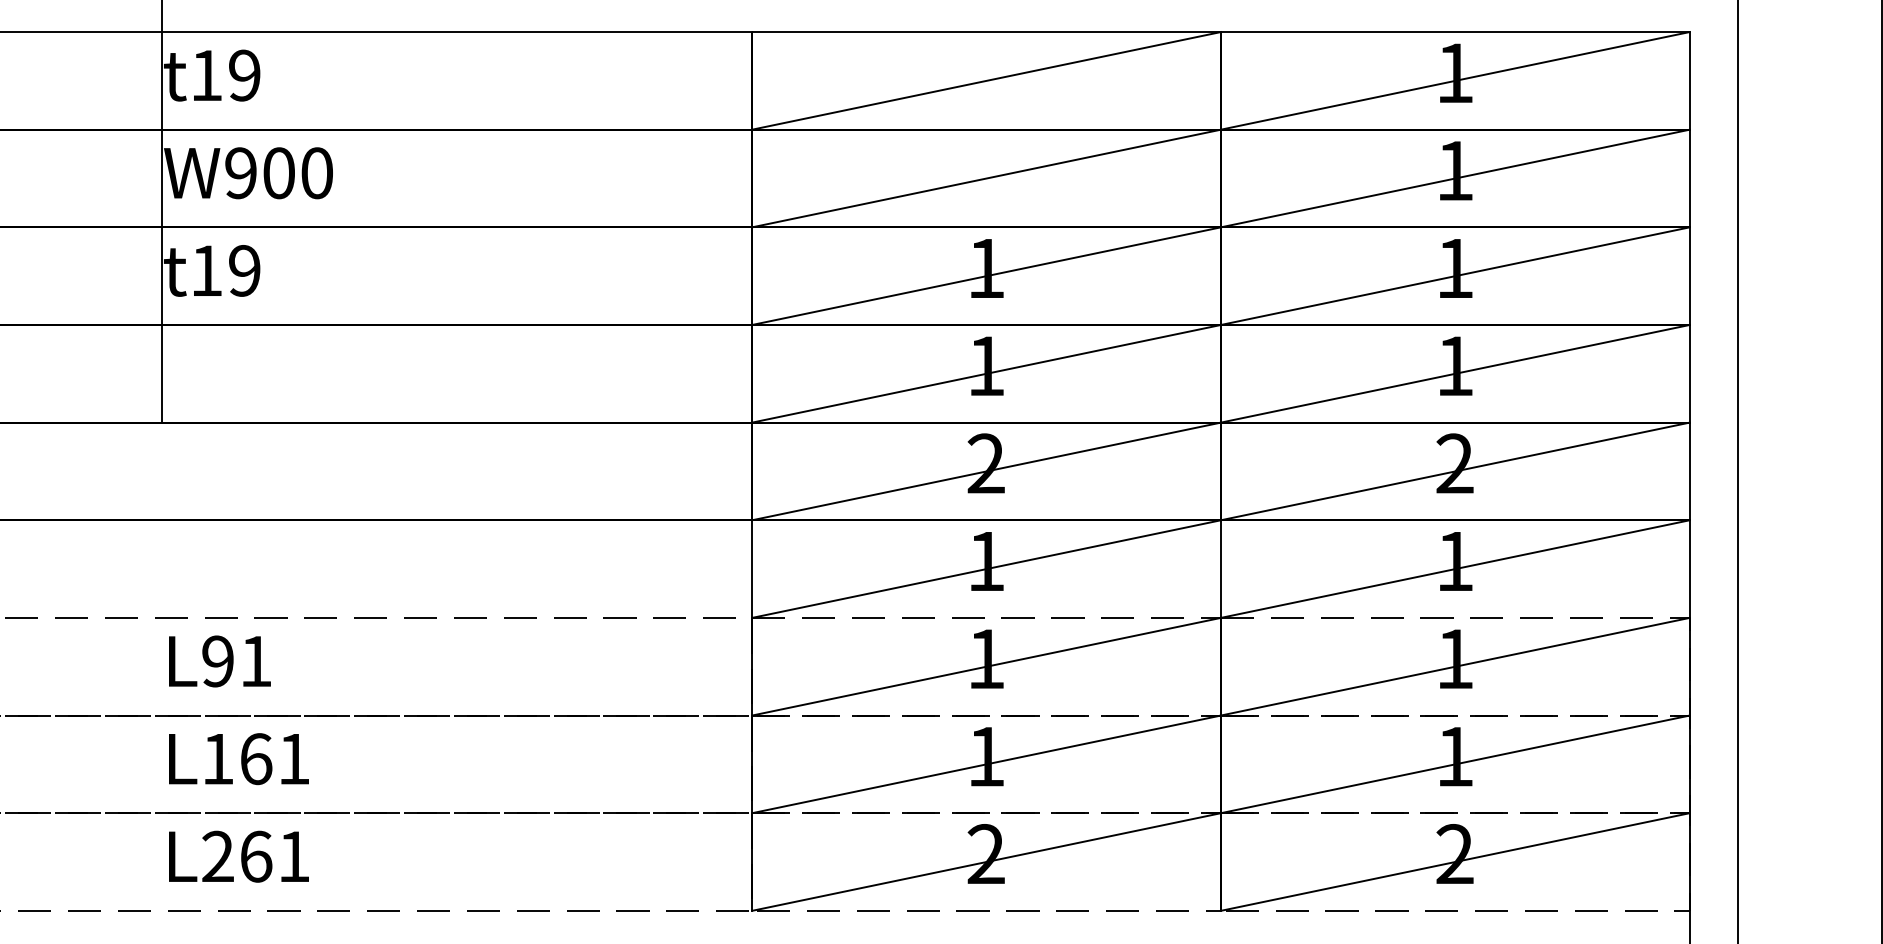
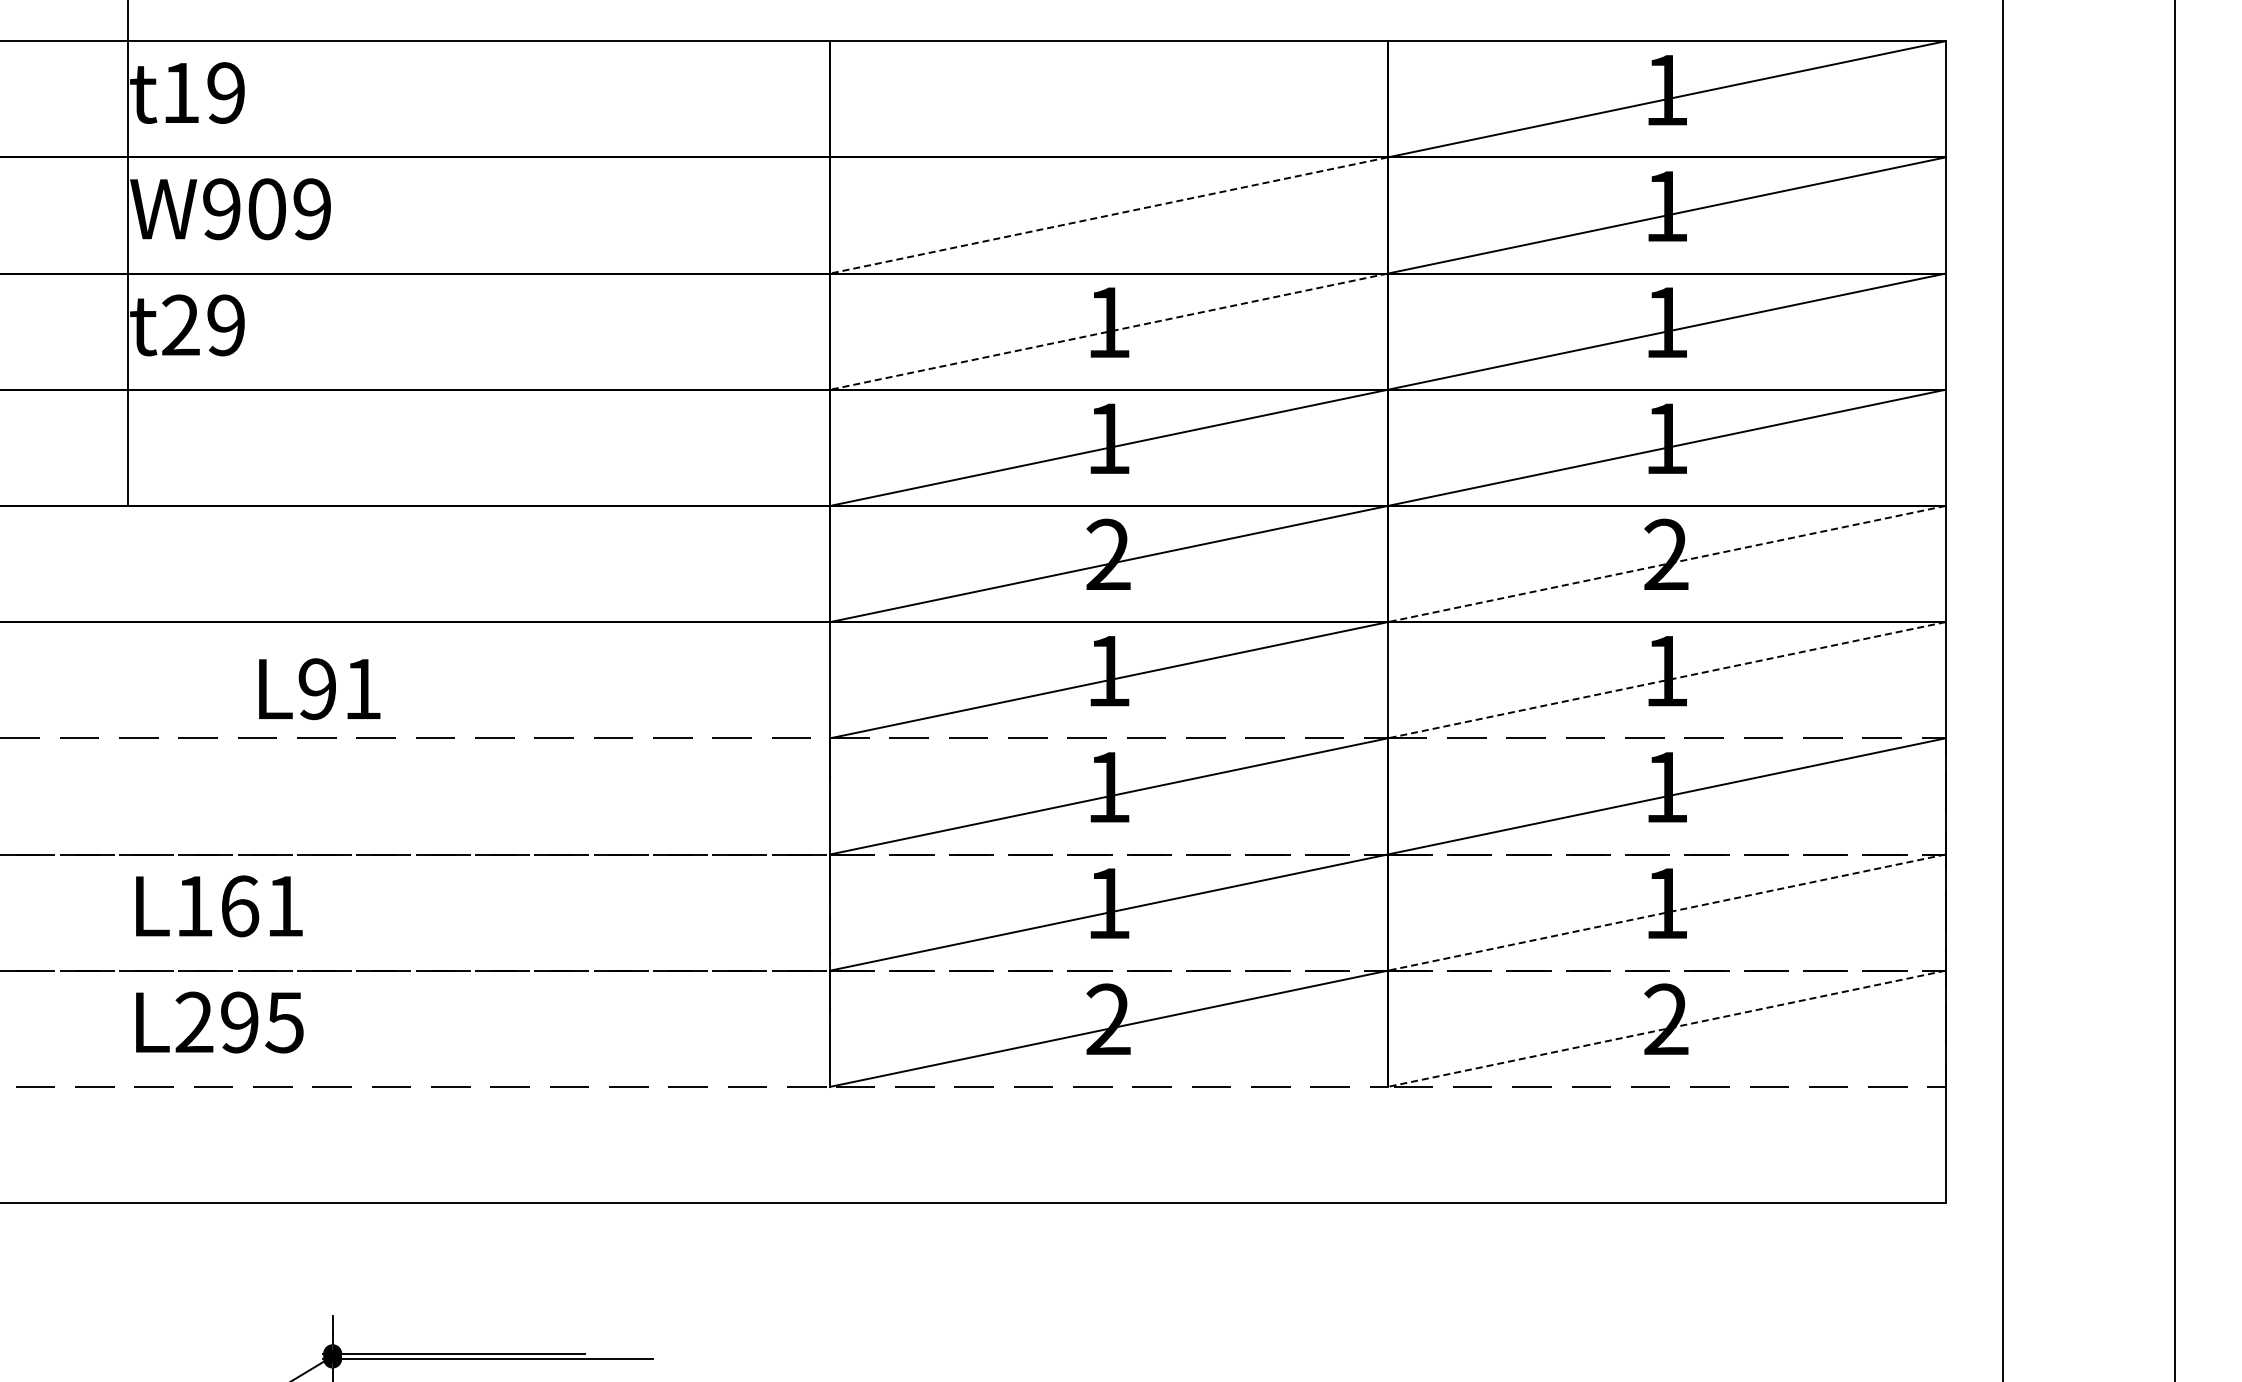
line: (986, 81) -> (1108, 99), removed
text: (317, 173) -> (312, 209), W900 -> W909
line: (986, 178) -> (1108, 215), solid -> dashed
text: (206, 270) -> (180, 324), t19 -> t29
line: (986, 276) -> (1108, 331), solid -> dashed
line: (1455, 471) -> (1666, 564), solid -> dashed
line: (1455, 569) -> (1666, 680), solid -> dashed
text: (219, 661) -> (319, 689), moved
line: (1455, 764) -> (1666, 912), solid -> dashed
text: (275, 856) -> (262, 1022), L261 -> L295
line: (1455, 861) -> (1666, 1028), solid -> dashed

